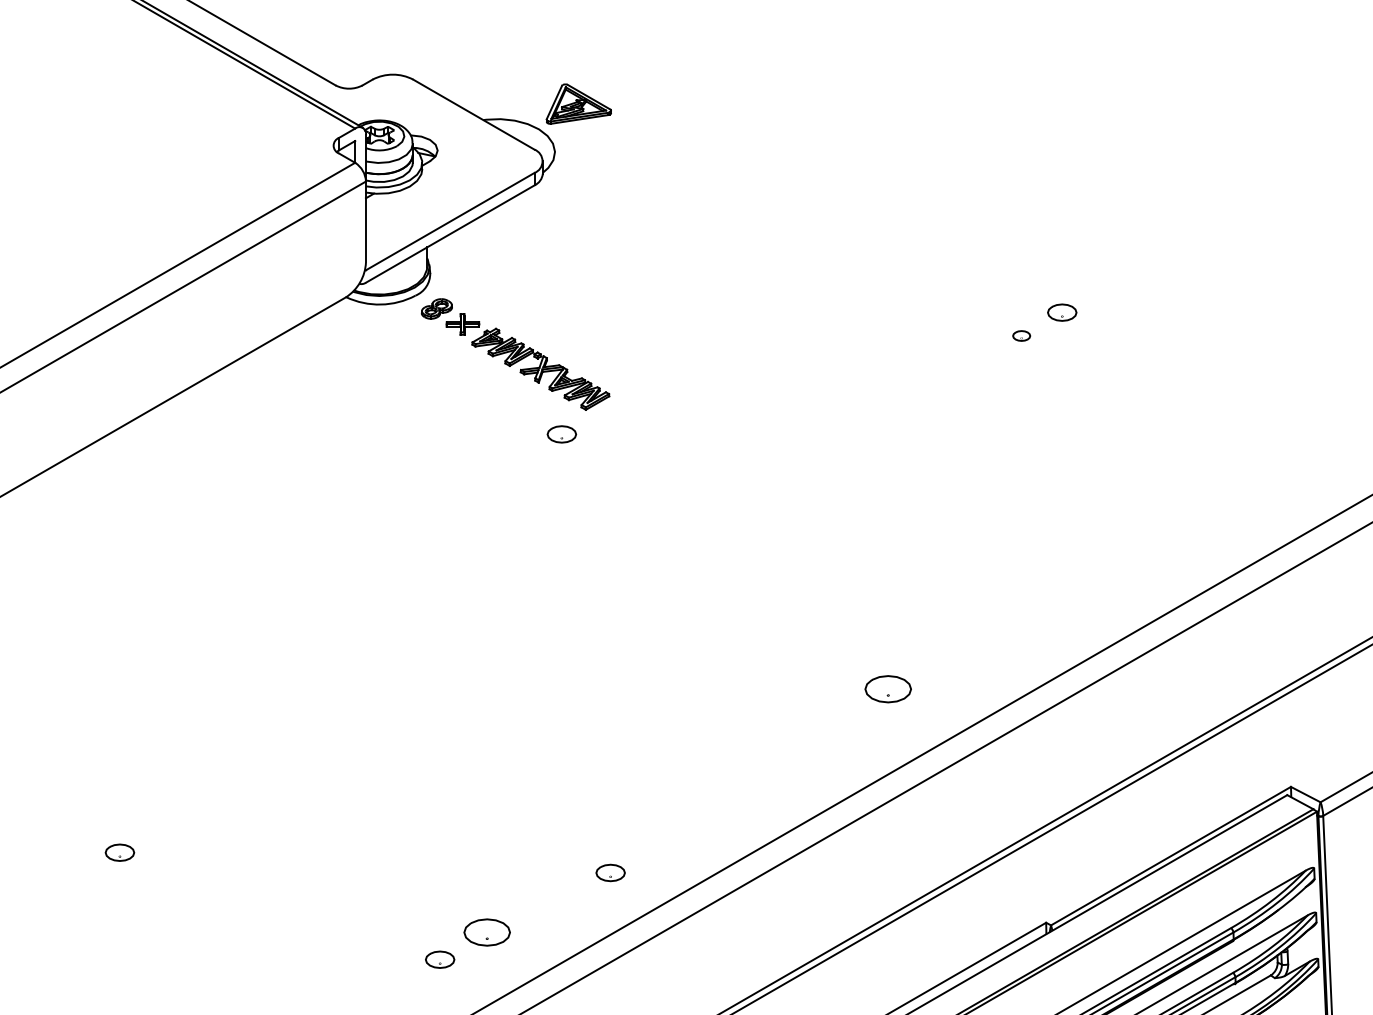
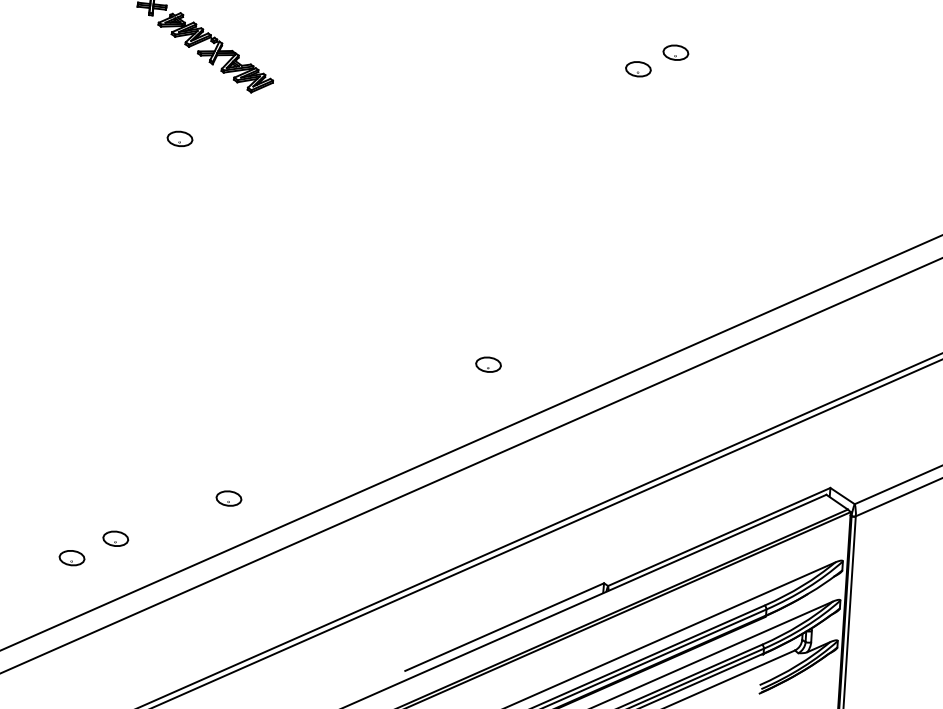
part: (1021, 335) -> (638, 68), size x1.67
part: (561, 434) -> (179, 138), moved
part: (888, 689) -> (488, 364), size x0.62
part: (487, 932) -> (115, 538), size x0.62

